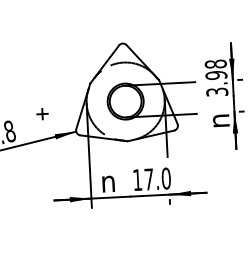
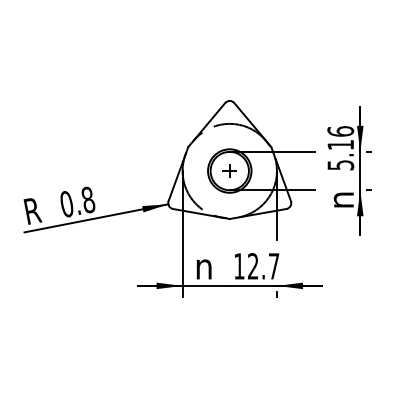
text: (216, 77) -> (340, 147), 3.98 -> 5.16
part: (42, 113) -> (229, 170), moved
text: (157, 179) -> (263, 266), 17.0 -> 12.7

